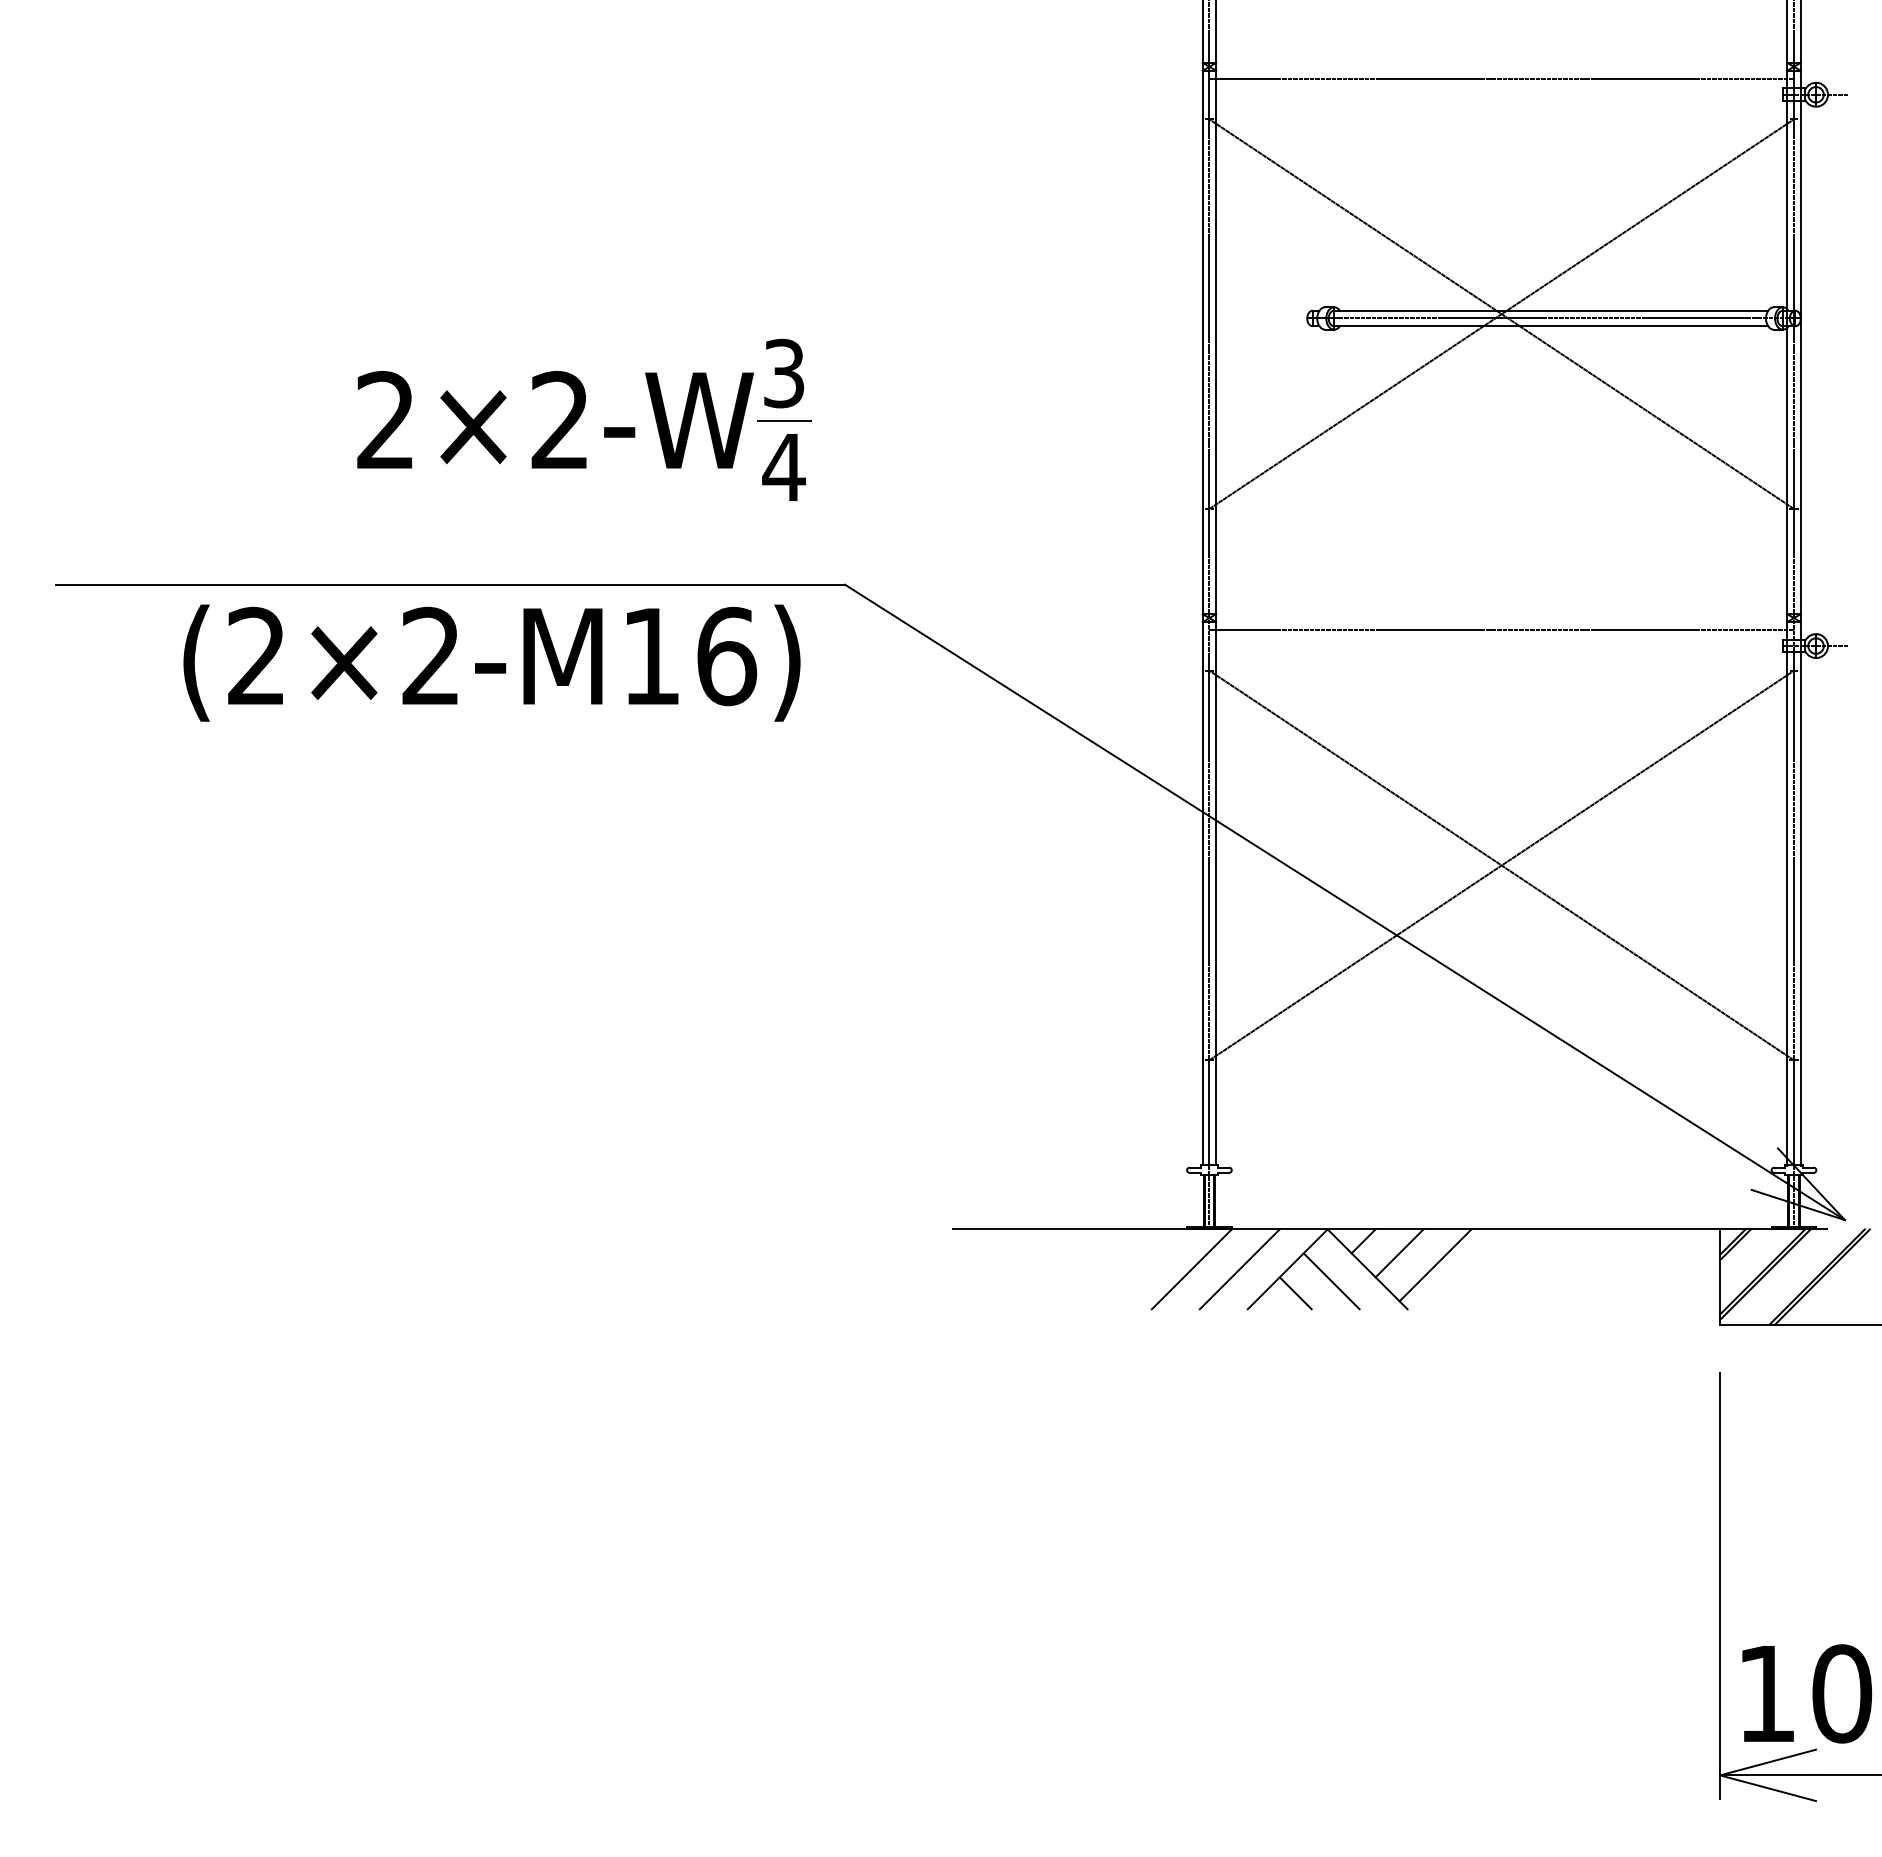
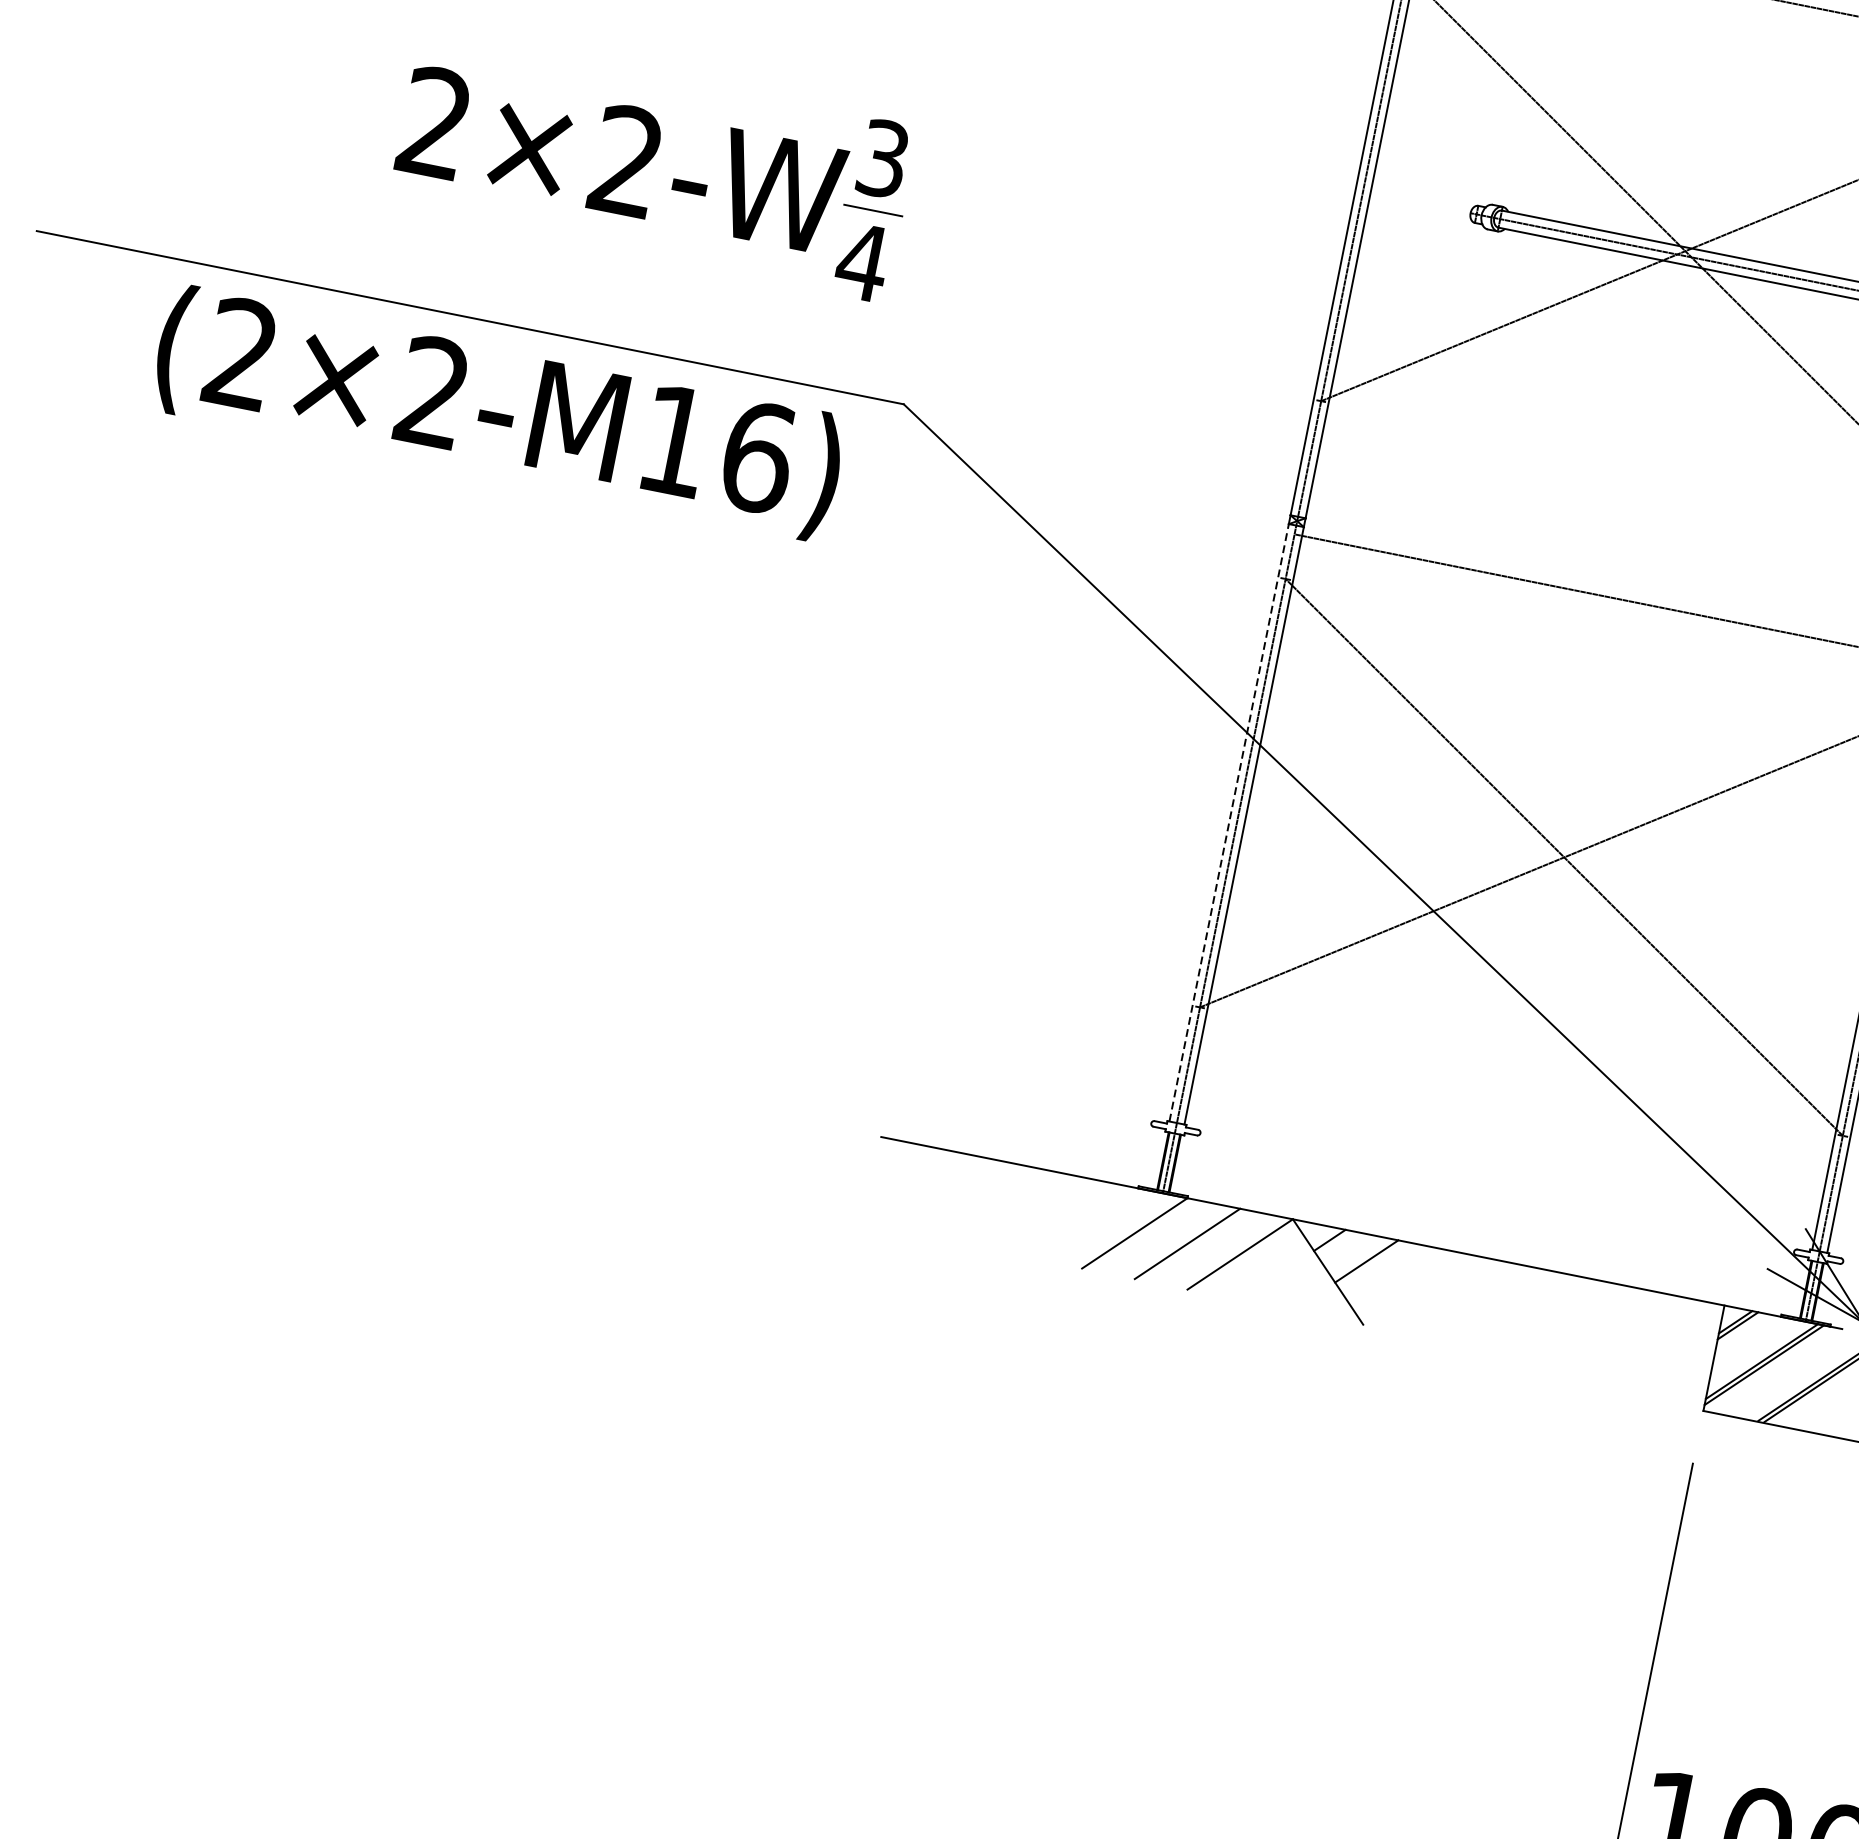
line: (1202, 893) -> (1229, 822), solid -> dashed
line: (1435, 1265) -> (1403, 1282), removed
line: (1331, 1281) -> (1285, 1277), removed
line: (1295, 1293) -> (1243, 1282), removed

